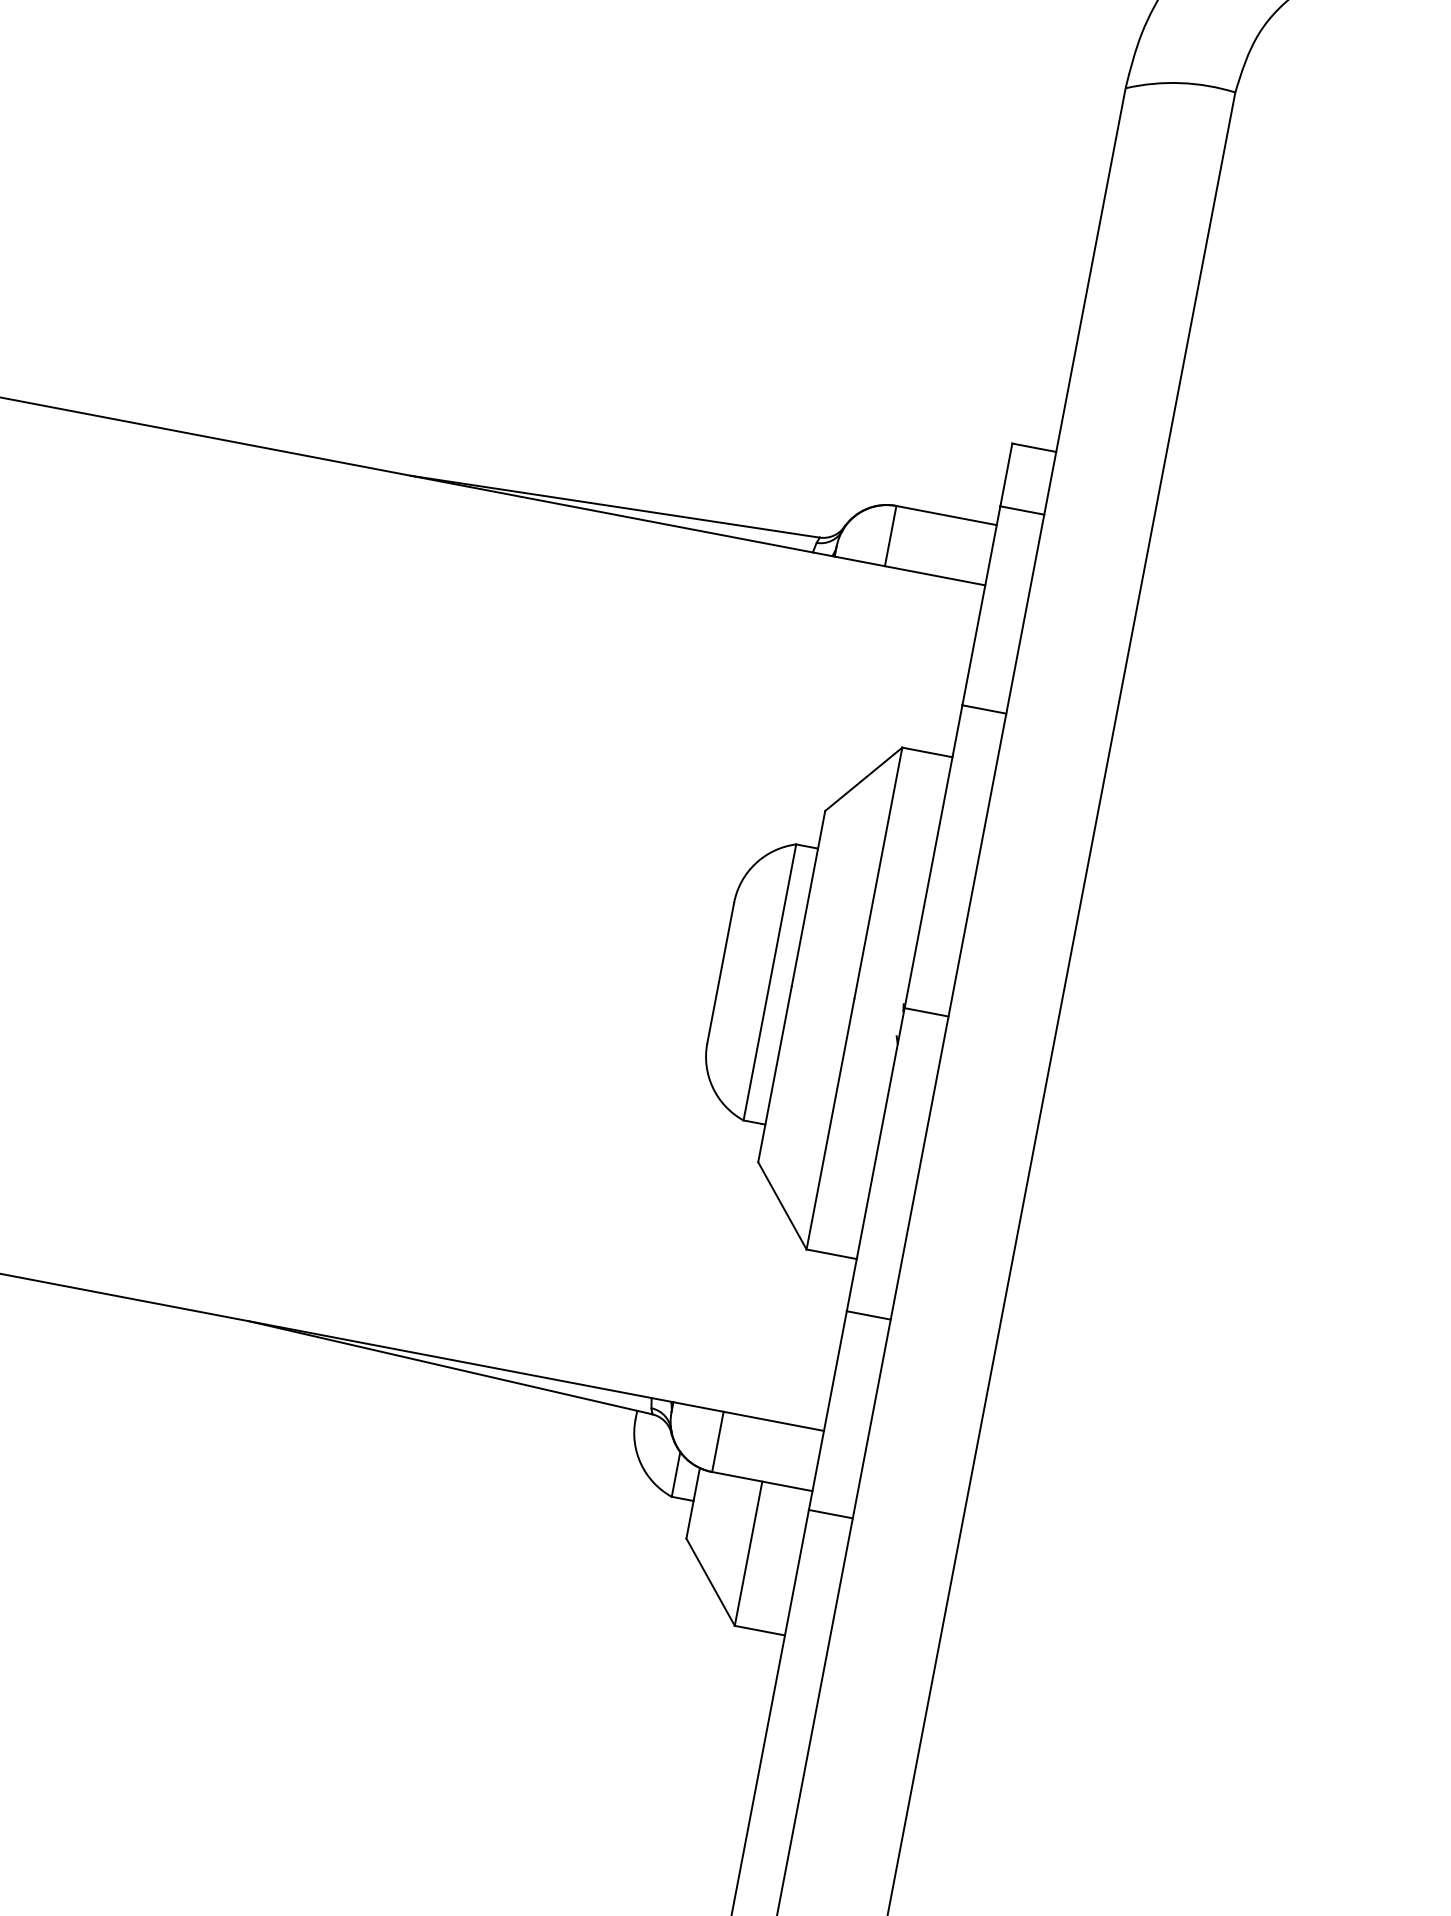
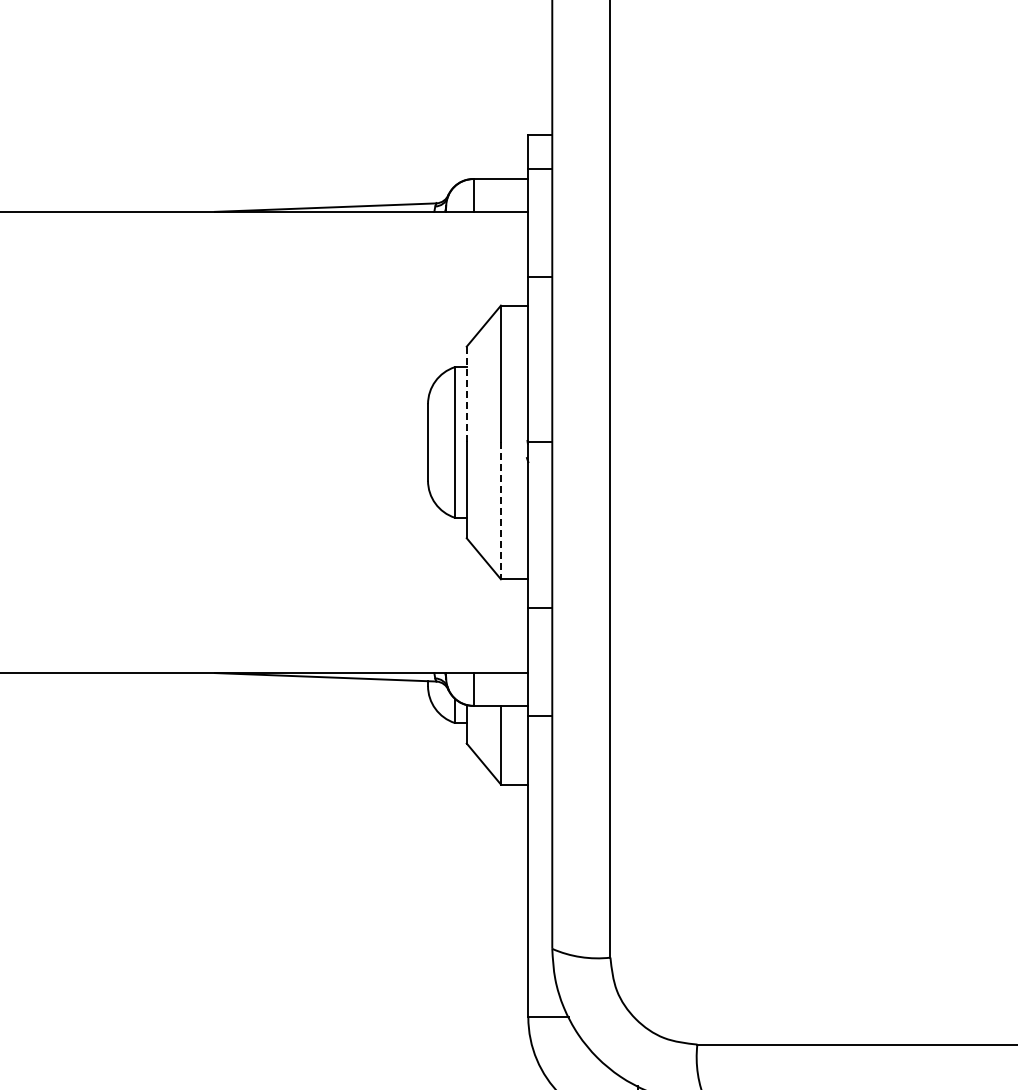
line: (808, 898) -> (466, 394), solid -> dashed
line: (829, 1124) -> (500, 511), solid -> dashed

